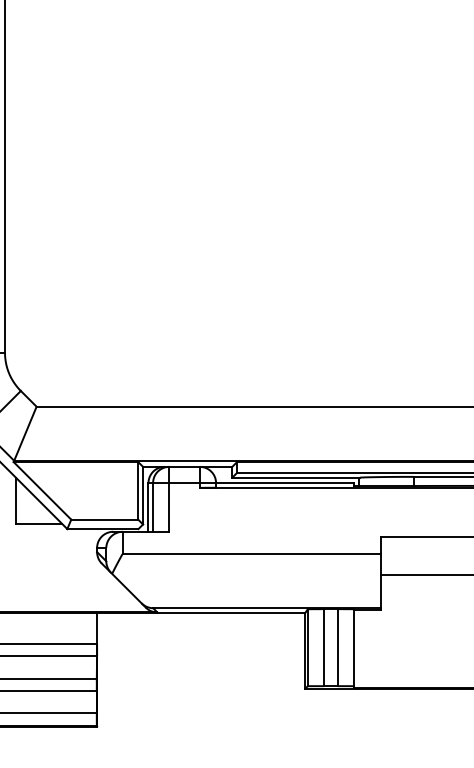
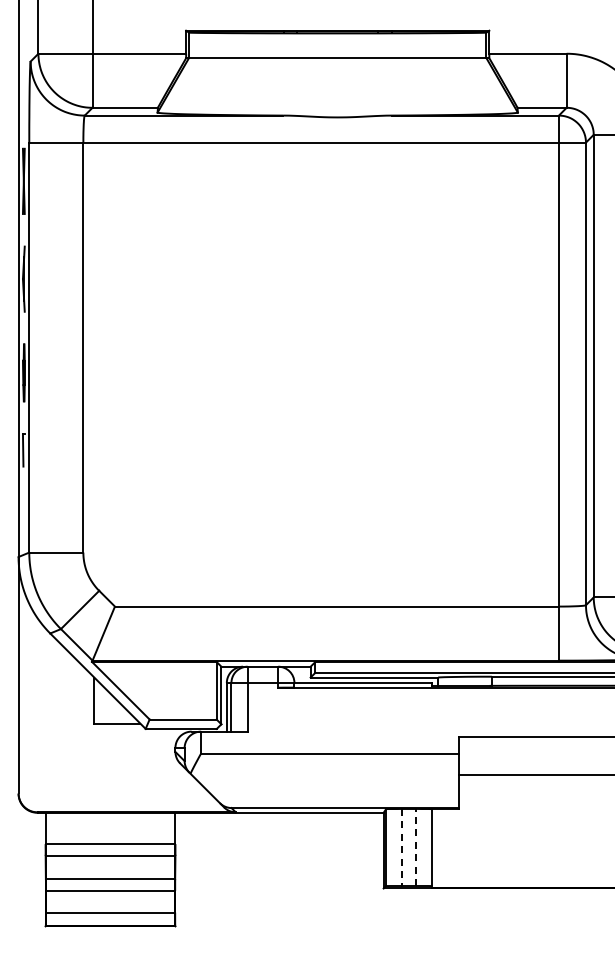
line: (324, 647) -> (402, 847), solid -> dashed
line: (338, 647) -> (416, 847), solid -> dashed

